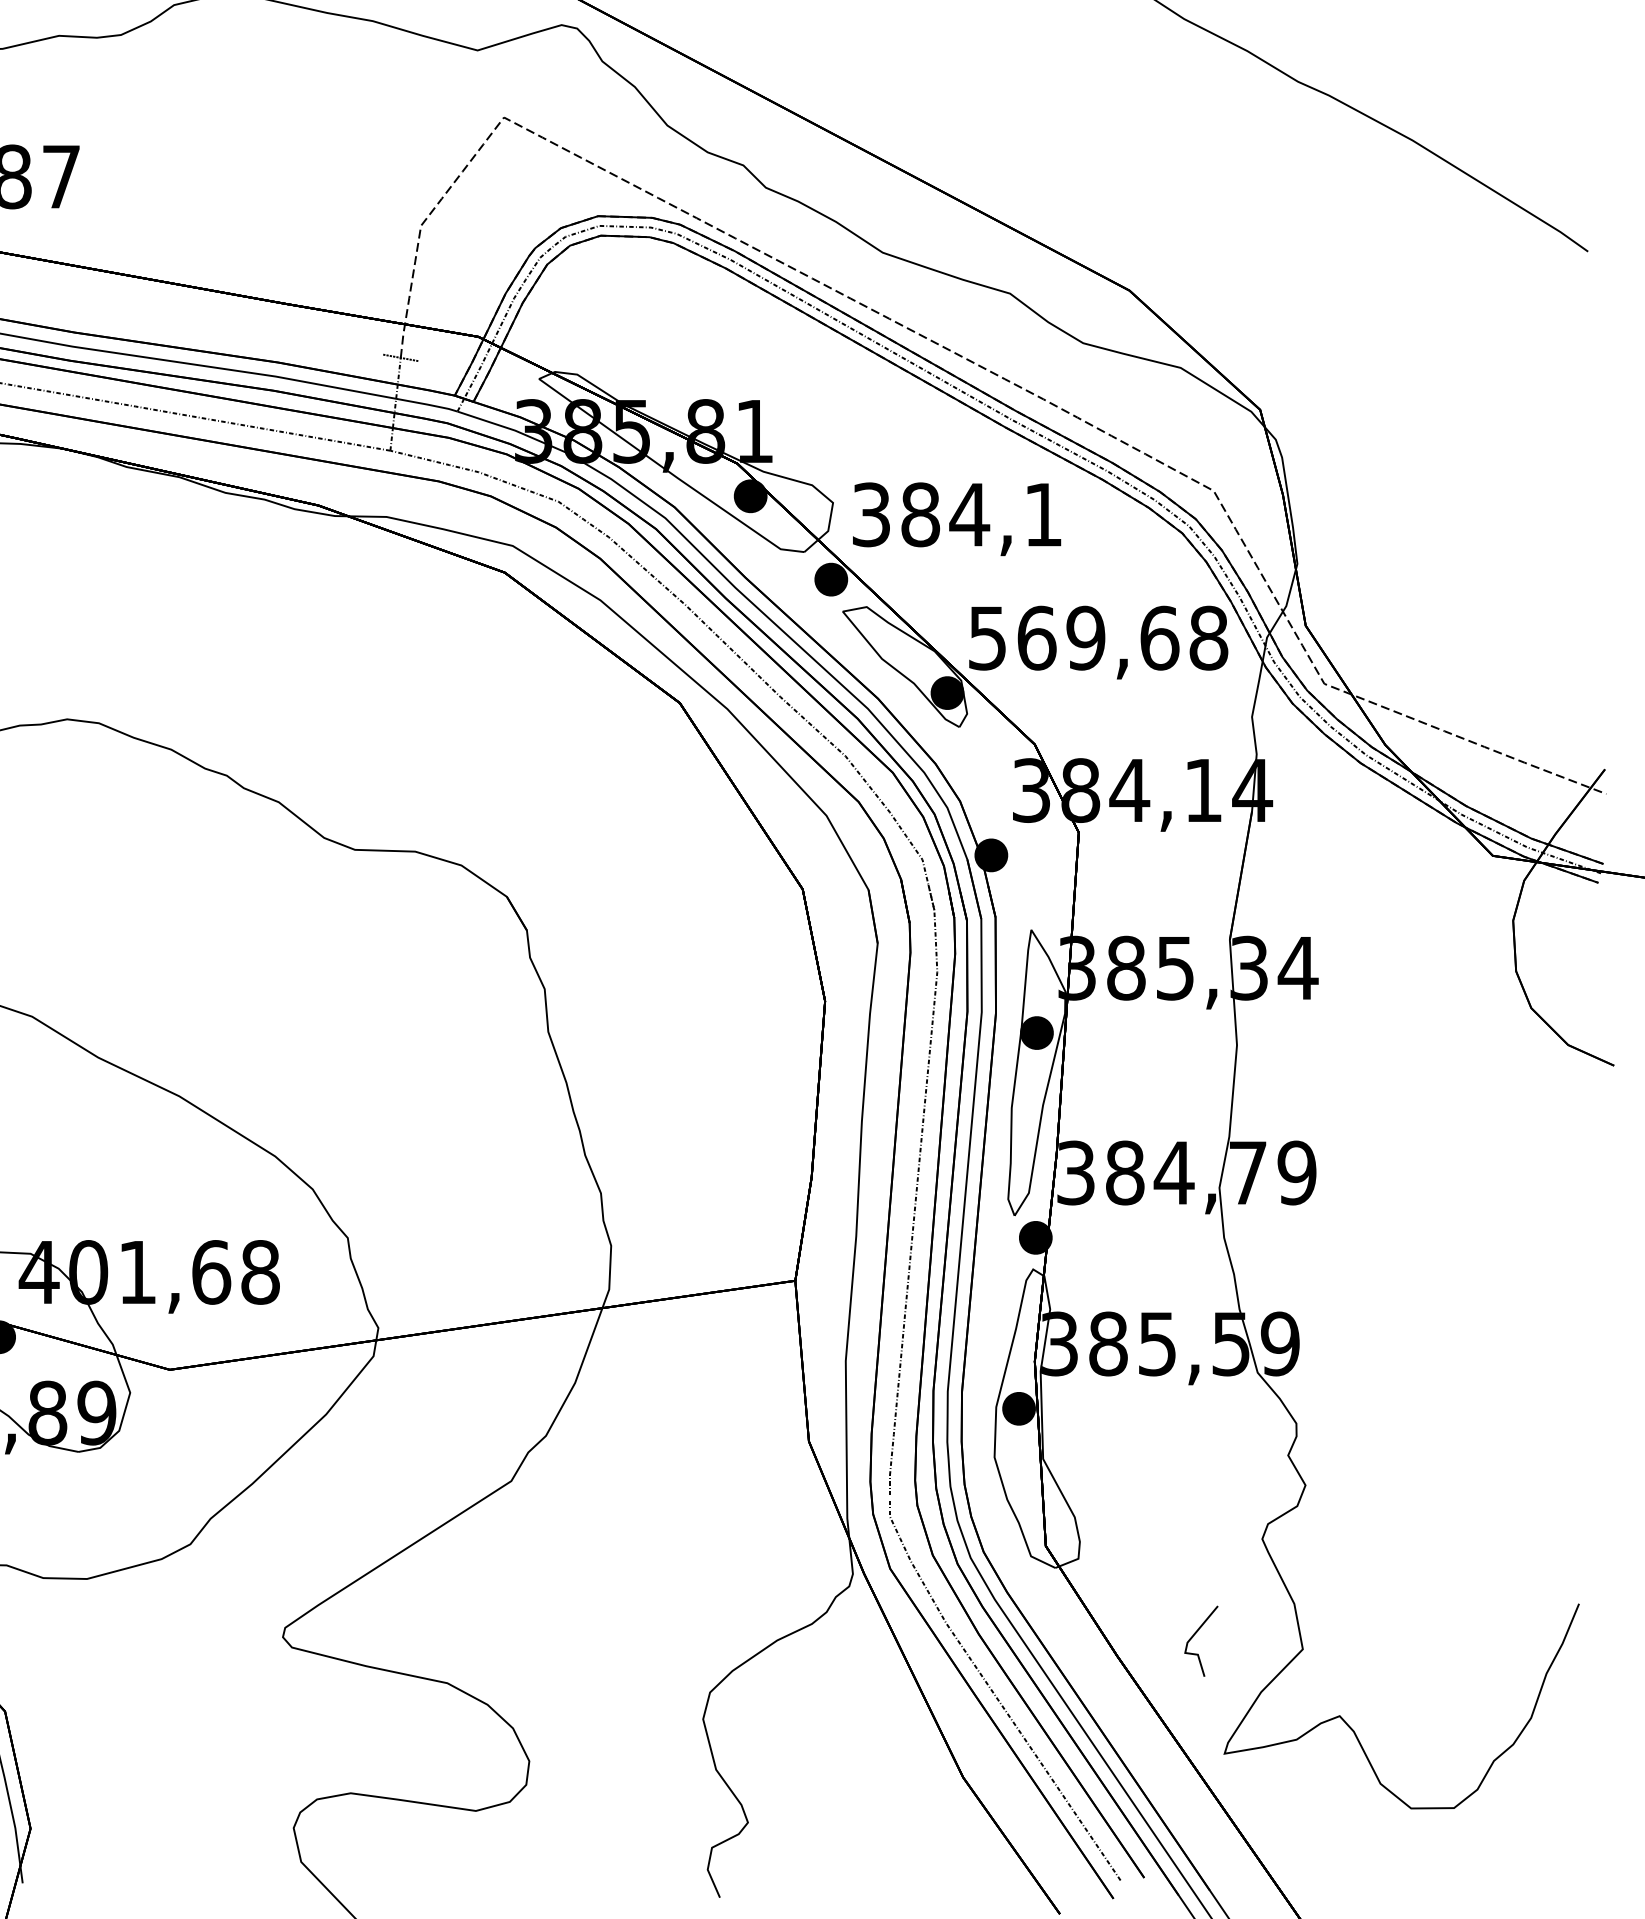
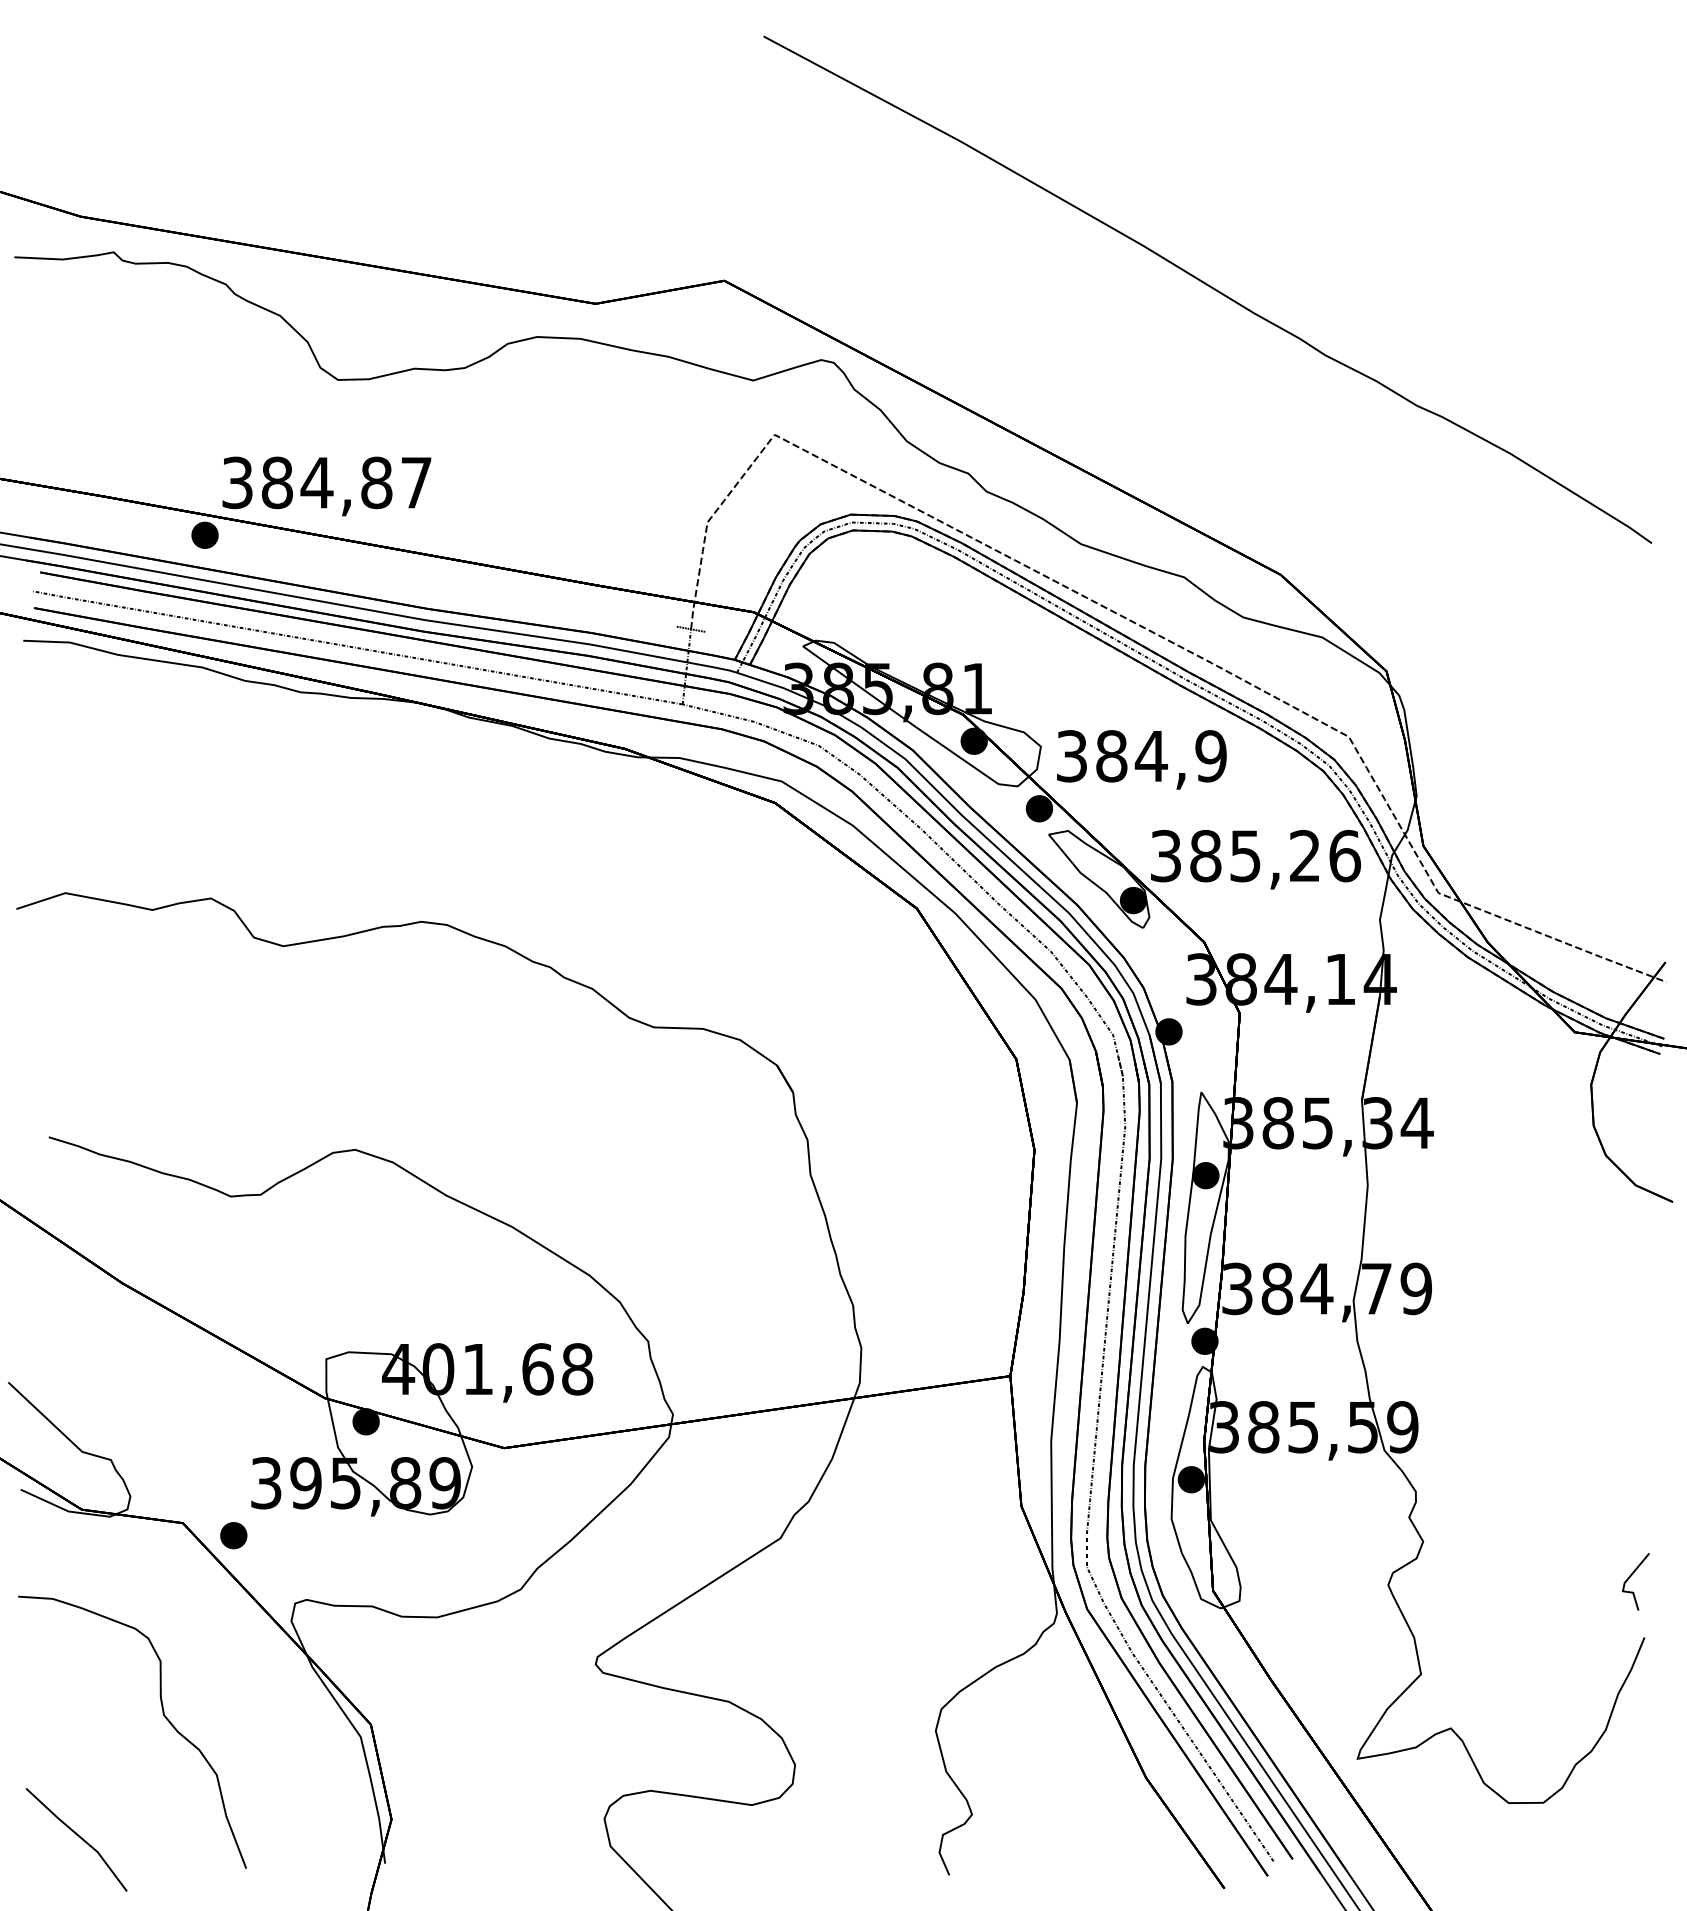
text: (1042, 515) -> (1210, 756), 384,1 -> 384,9
text: (1099, 637) -> (1256, 855), 569,68 -> 385,26
line: (1195, 1634) -> (1631, 1576), moved

